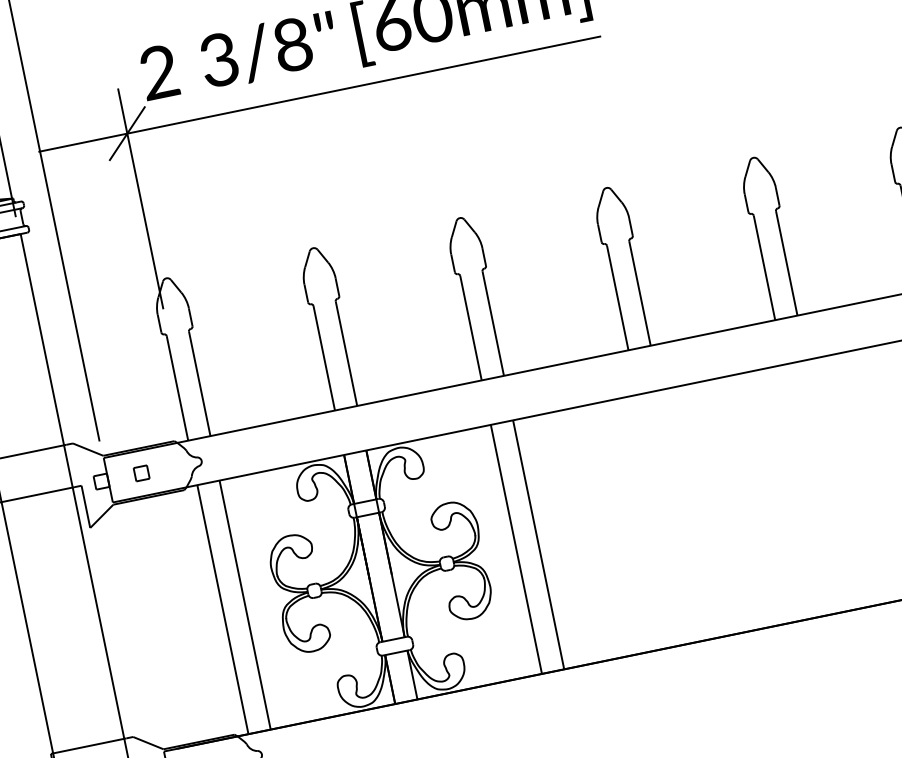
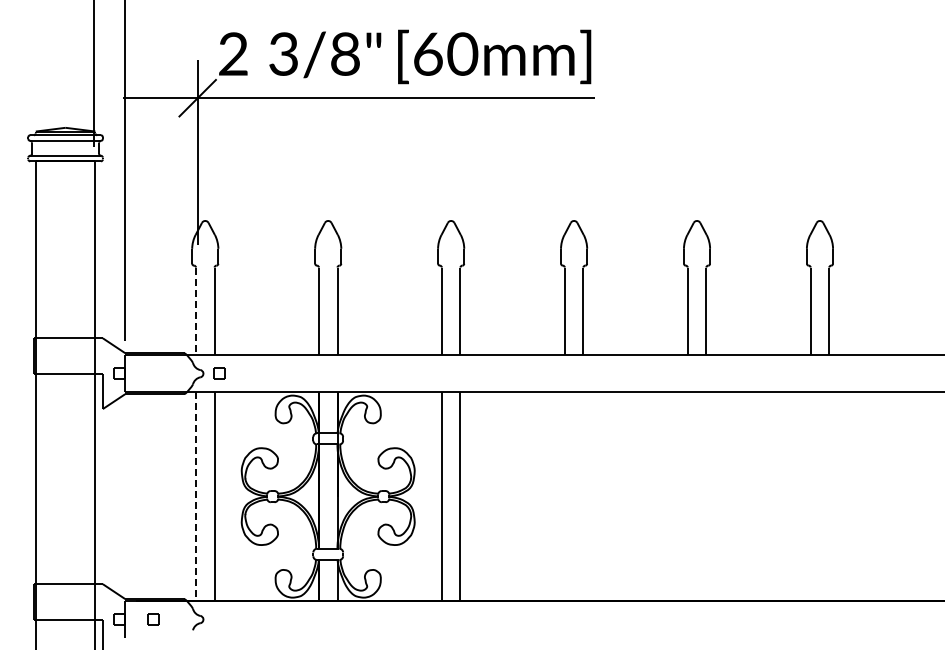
line: (176, 388) -> (195, 311), solid -> dashed
part: (142, 473) -> (219, 373), moved
line: (222, 610) -> (195, 497), solid -> dashed

